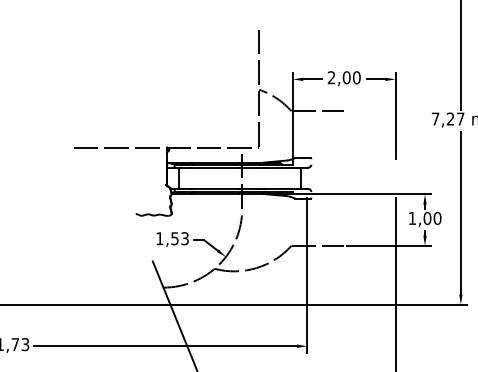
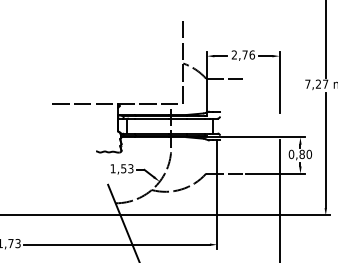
text: (351, 77) -> (248, 54), 2,00 -> 2,76
text: (419, 218) -> (296, 154), 1,00 -> 0,80

